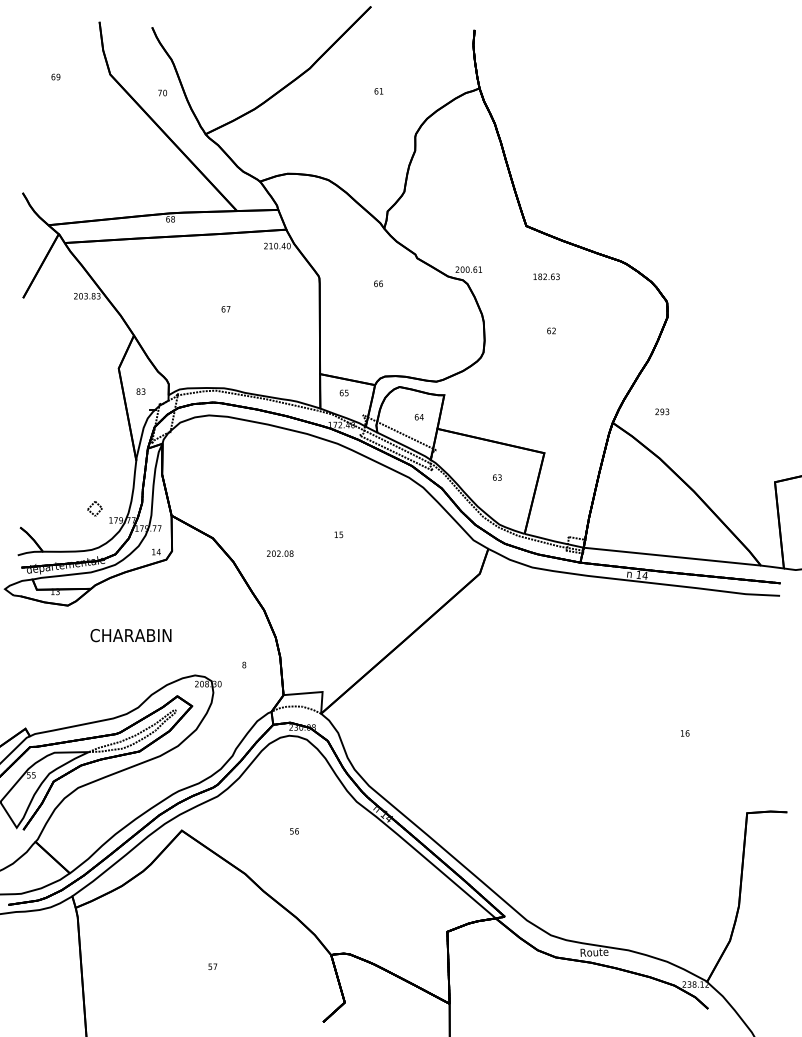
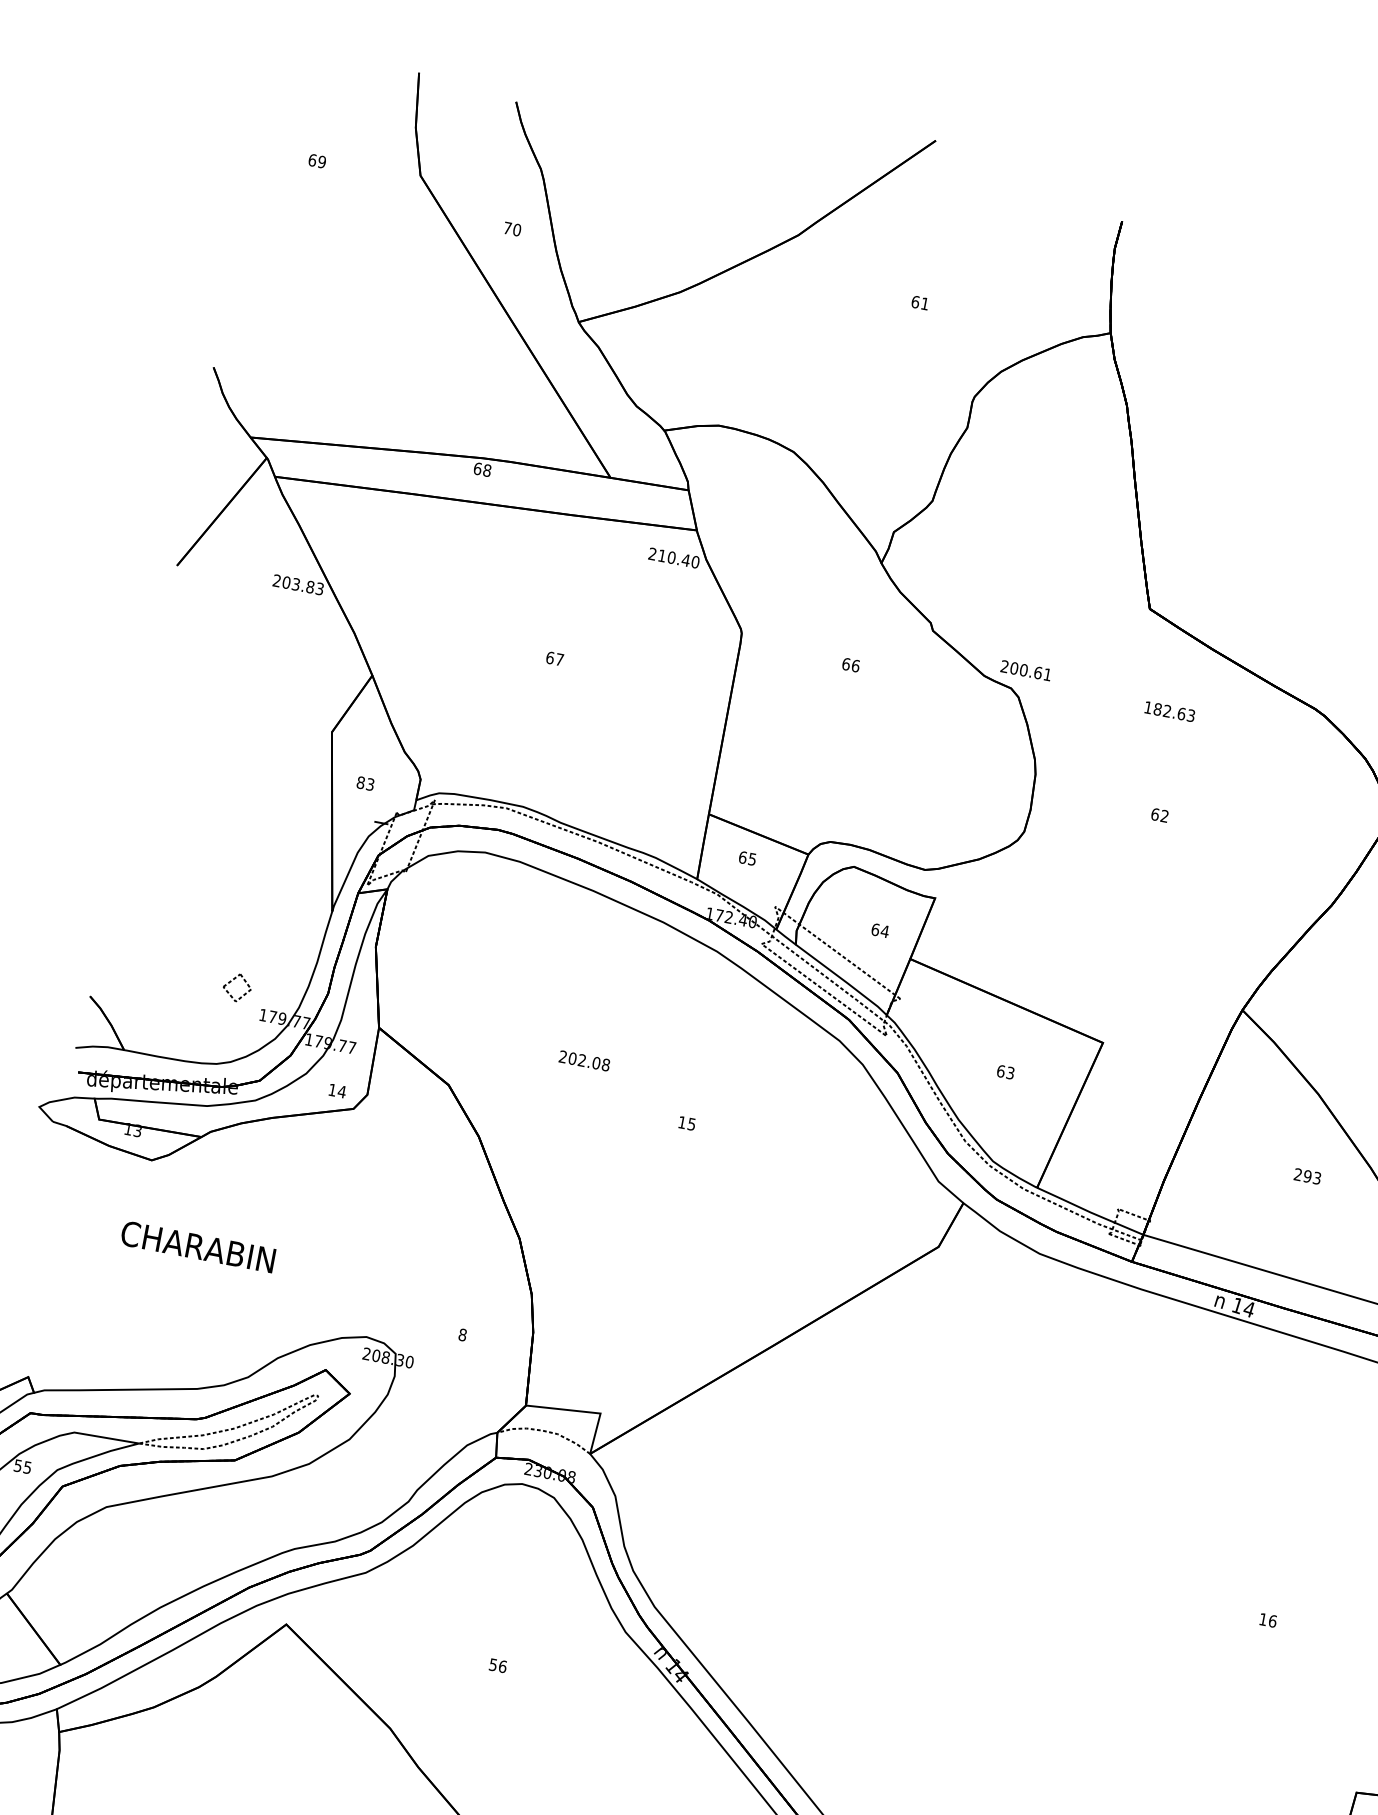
text: (662, 411) -> (1308, 1175), moved
text: (280, 553) -> (585, 1060), moved
text: (130, 635) -> (197, 1246), moved

